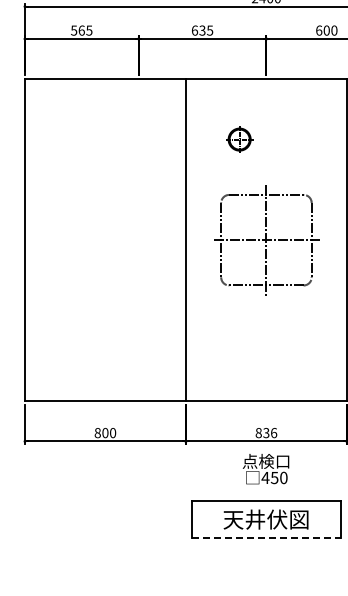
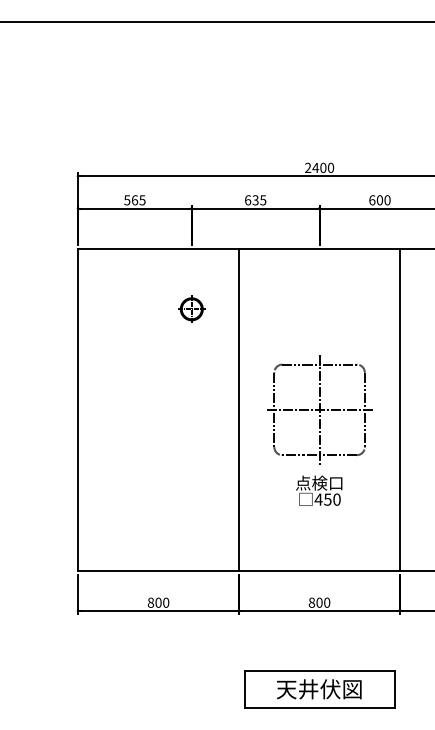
part: (239, 138) -> (191, 308), moved
text: (270, 432) -> (323, 602), 836 -> 800
text: (266, 468) -> (319, 490), moved
line: (266, 538) -> (319, 708), dashed -> solid

